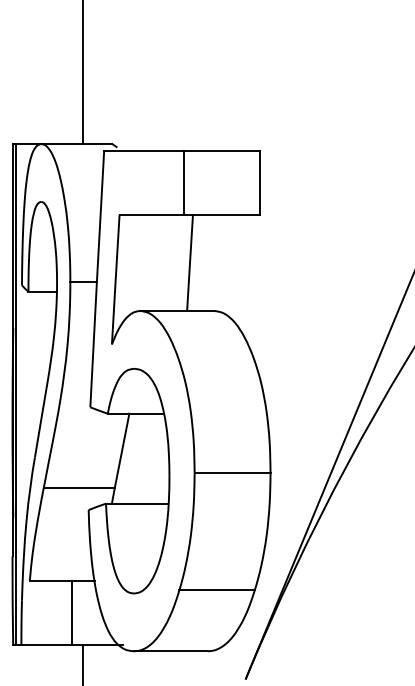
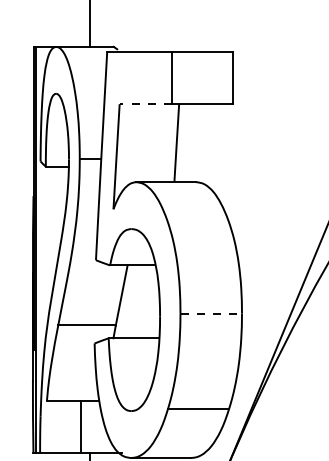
line: (151, 214) -> (145, 103), solid -> dashed
line: (232, 473) -> (211, 313), solid -> dashed

